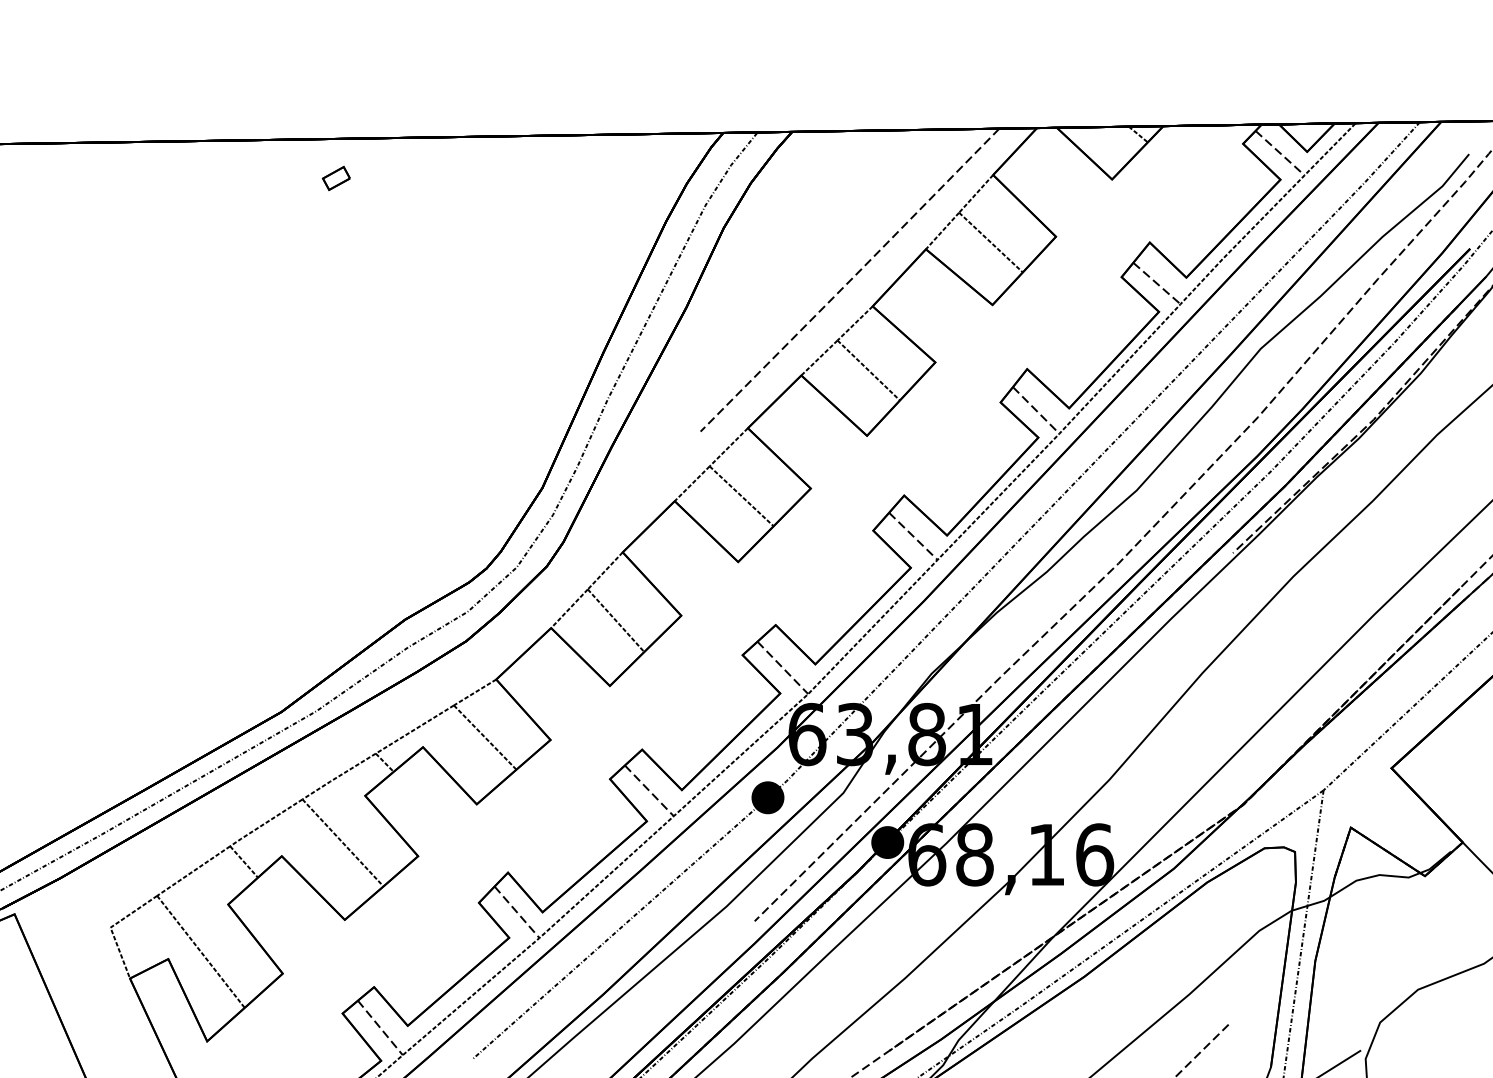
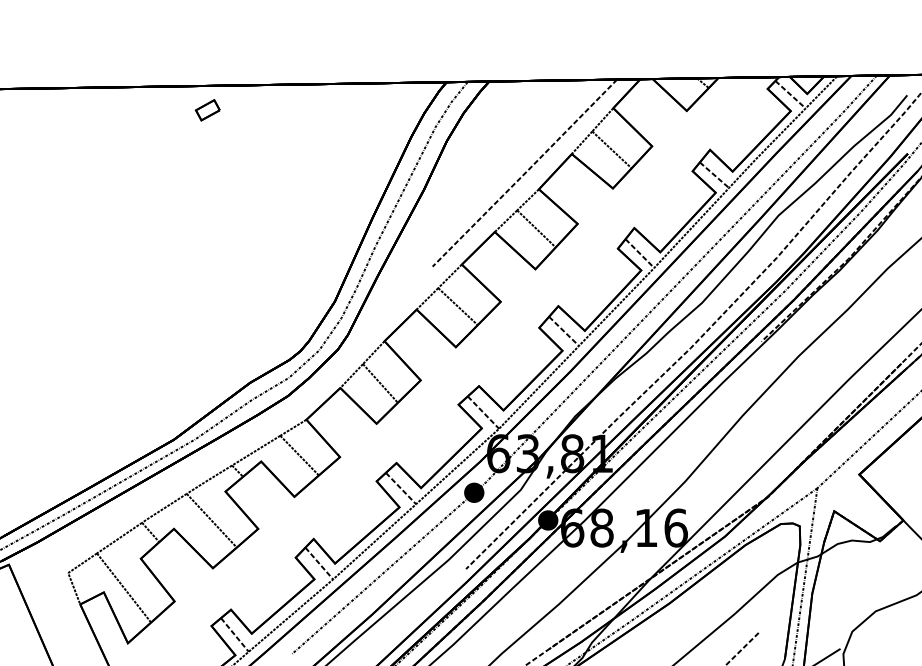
part: (336, 178) -> (207, 110), size x1.43

